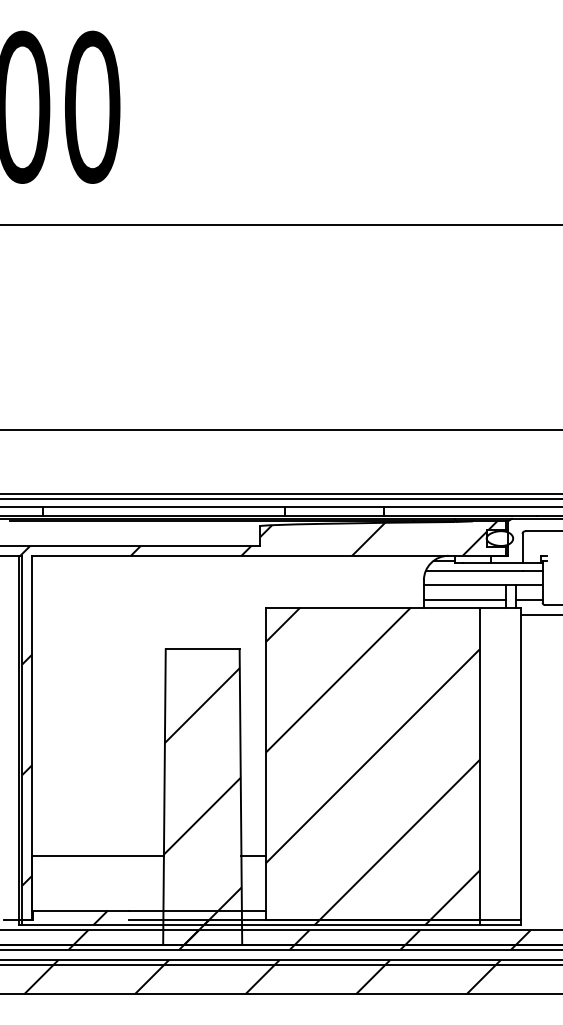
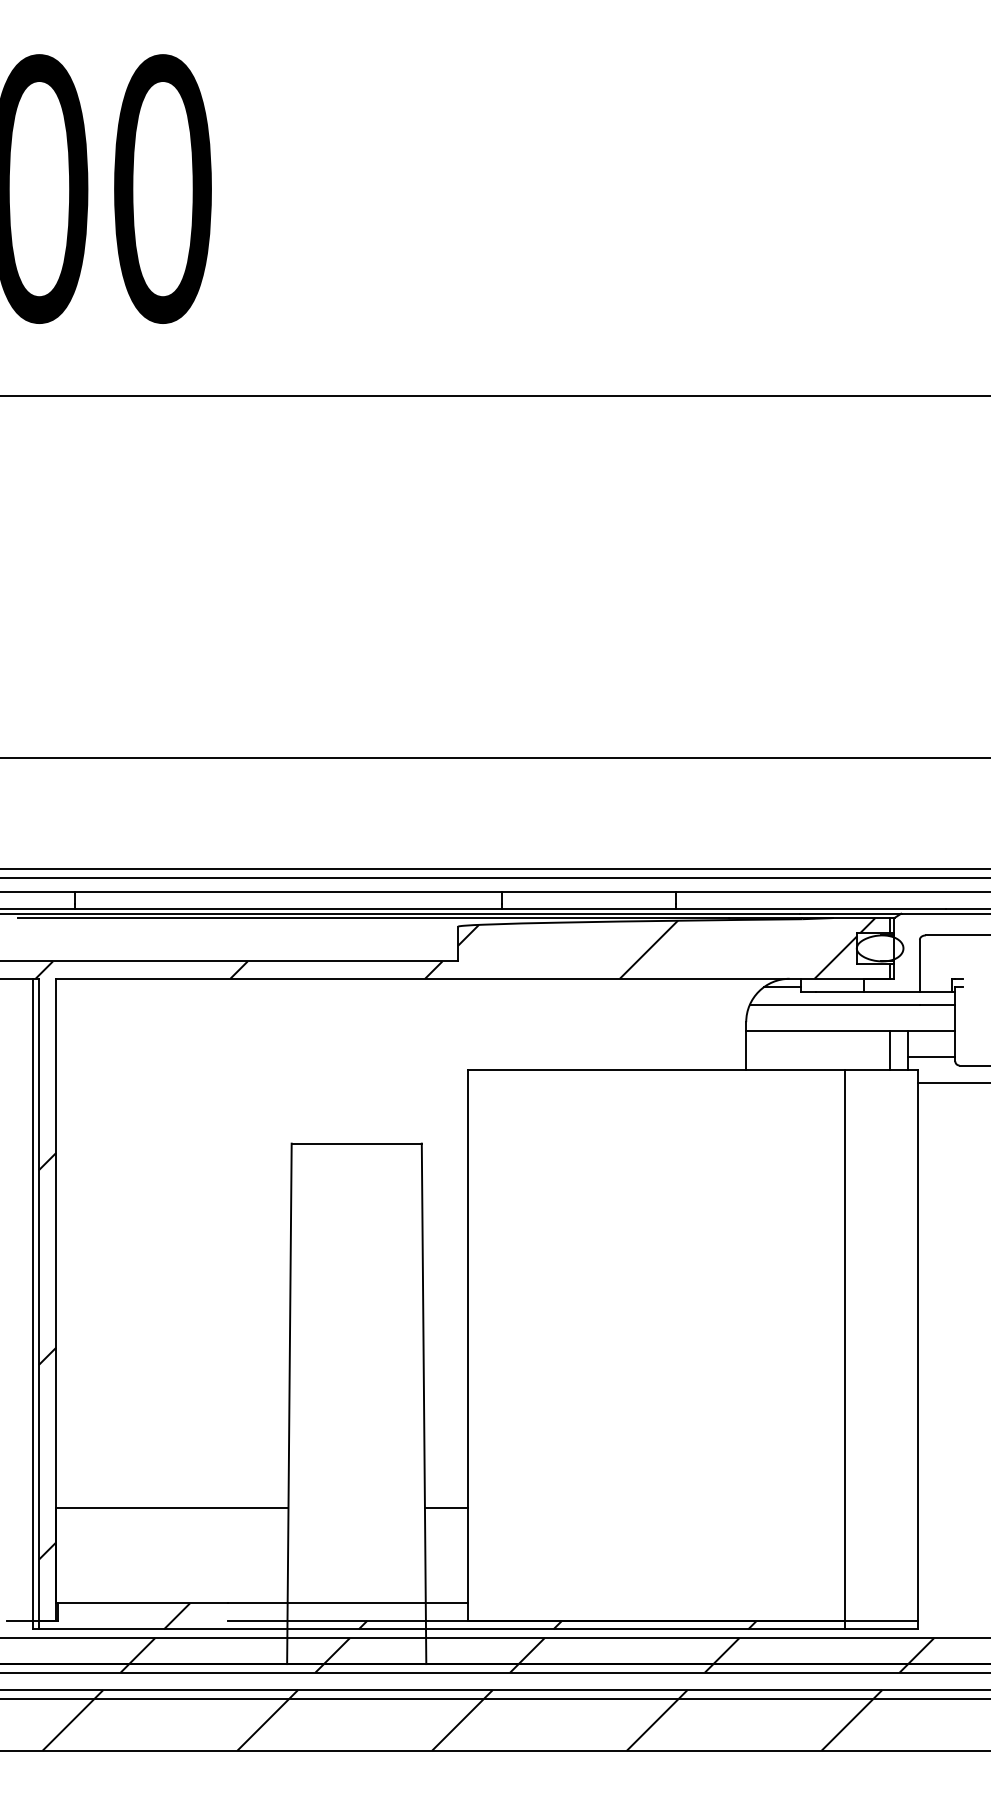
line: (464, 600) -> (817, 1057), removed
hatch: (372, 763) -> (655, 1344), removed
hatch: (202, 806) -> (356, 1420), removed

